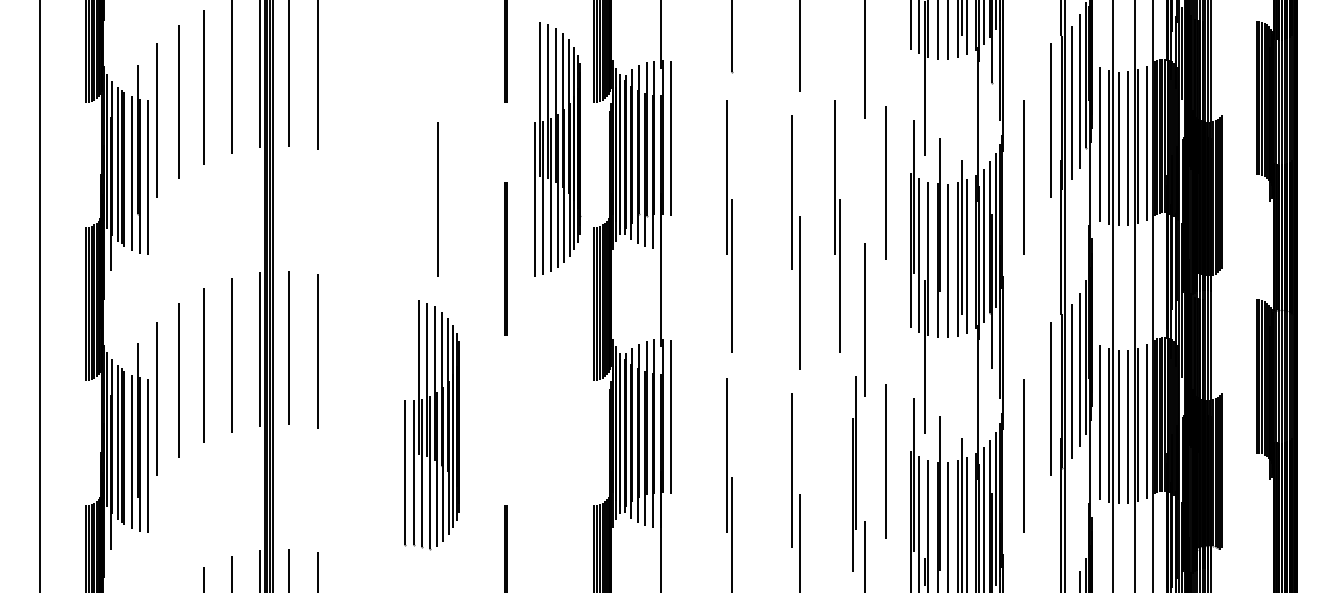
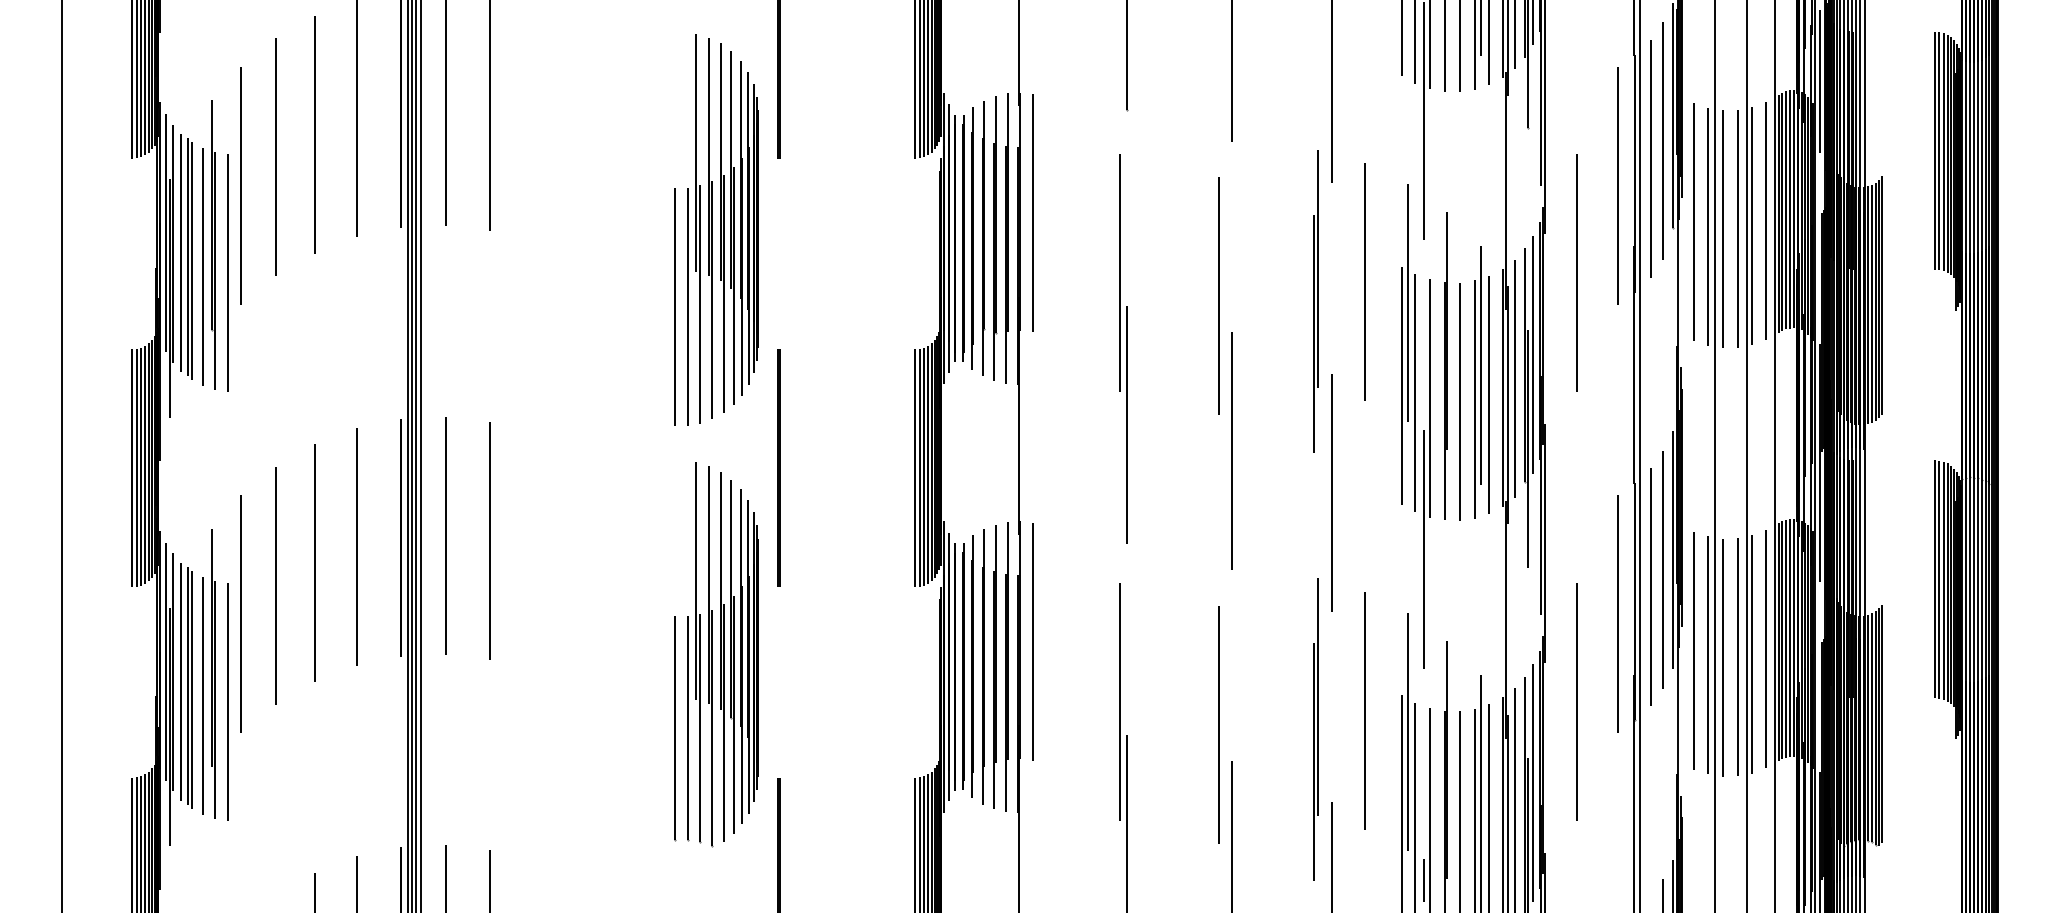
part: (557, 149) -> (723, 230), moved
part: (854, 195) -> (1315, 300), added
part: (837, 226) -> (1289, 348), removed
line: (505, 258) -> (778, 467), moved
part: (431, 425) -> (715, 655), moved

